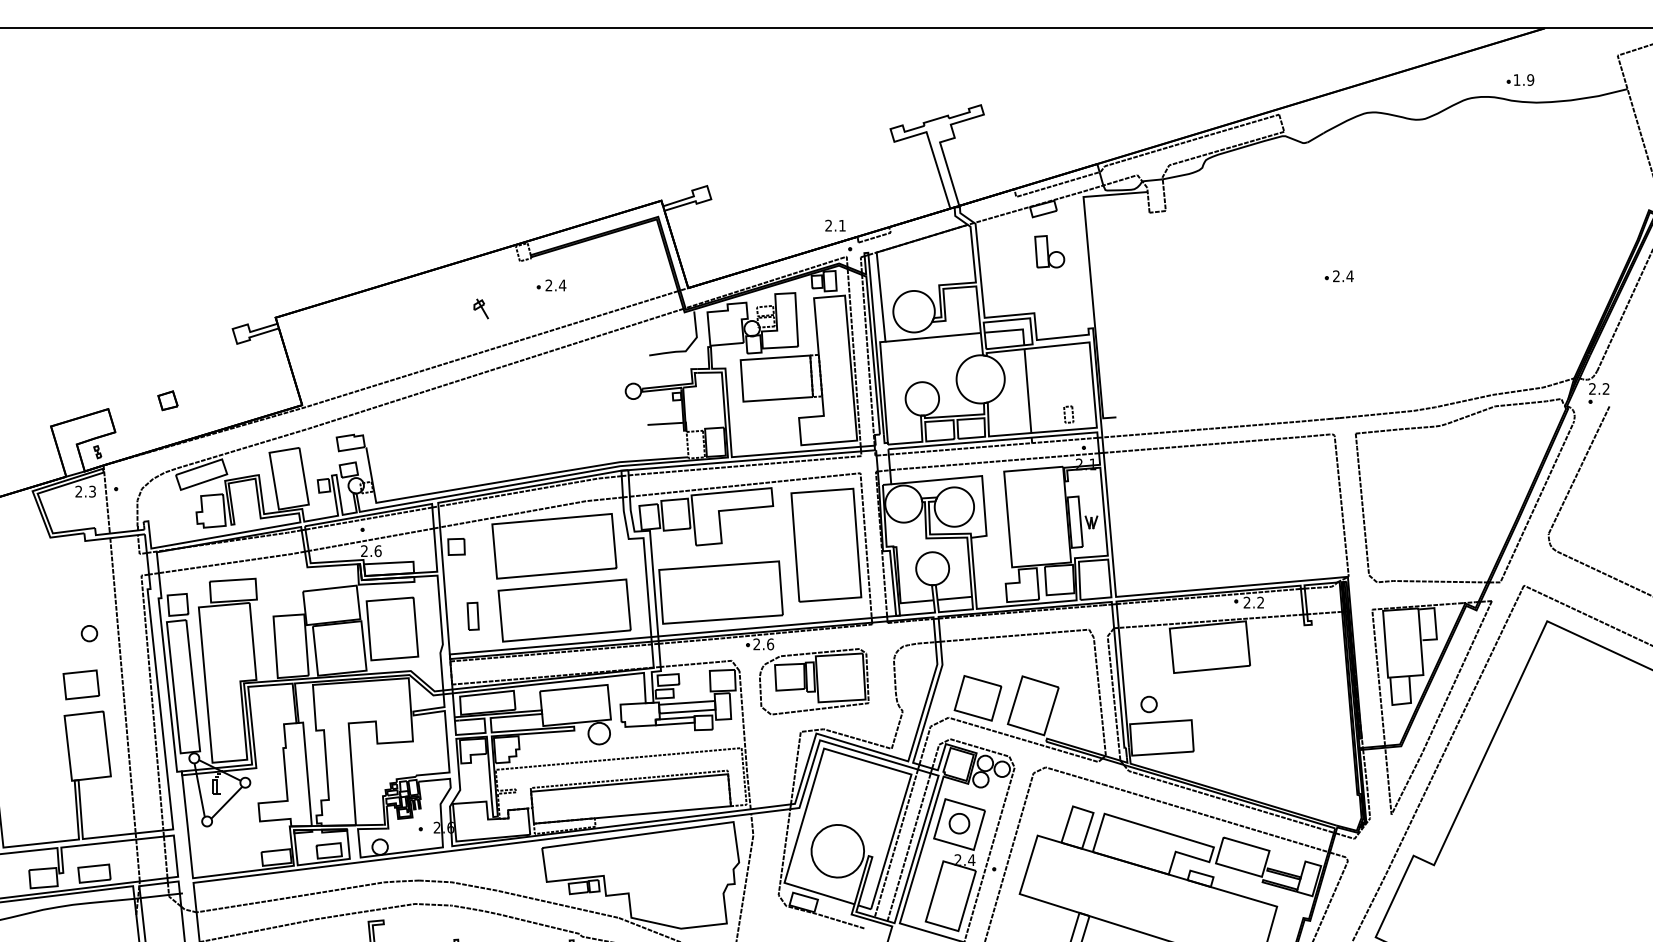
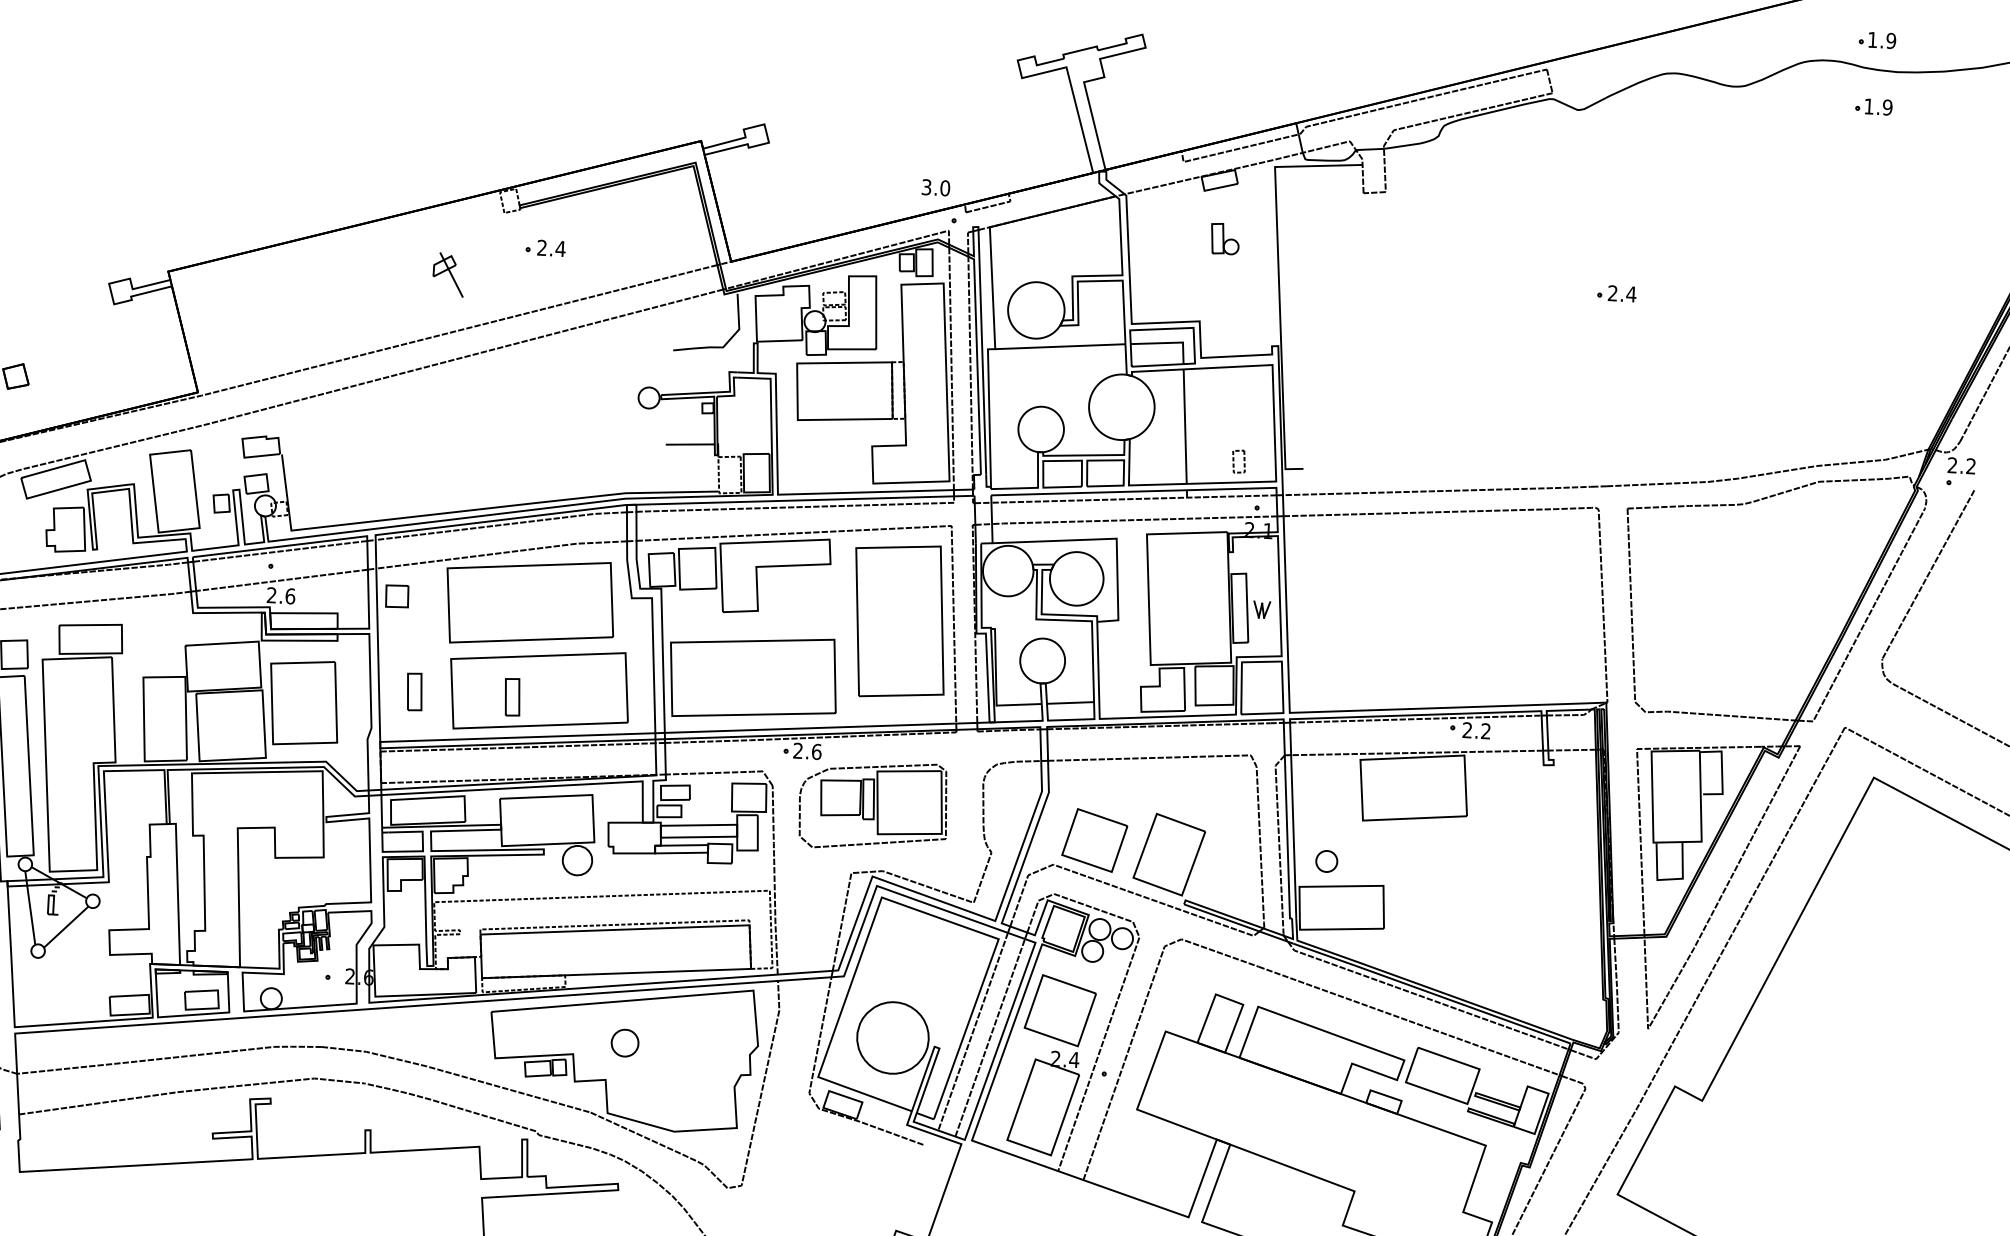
part: (1520, 128) -> (1873, 106), added
text: (835, 225) -> (935, 187), 2.1 -> 3.0
part: (1049, 251) -> (1224, 238), size x0.7
part: (480, 308) -> (447, 274), size x1.6
part: (544, 615) -> (511, 696), added
part: (959, 823) -> (625, 1042), moved

